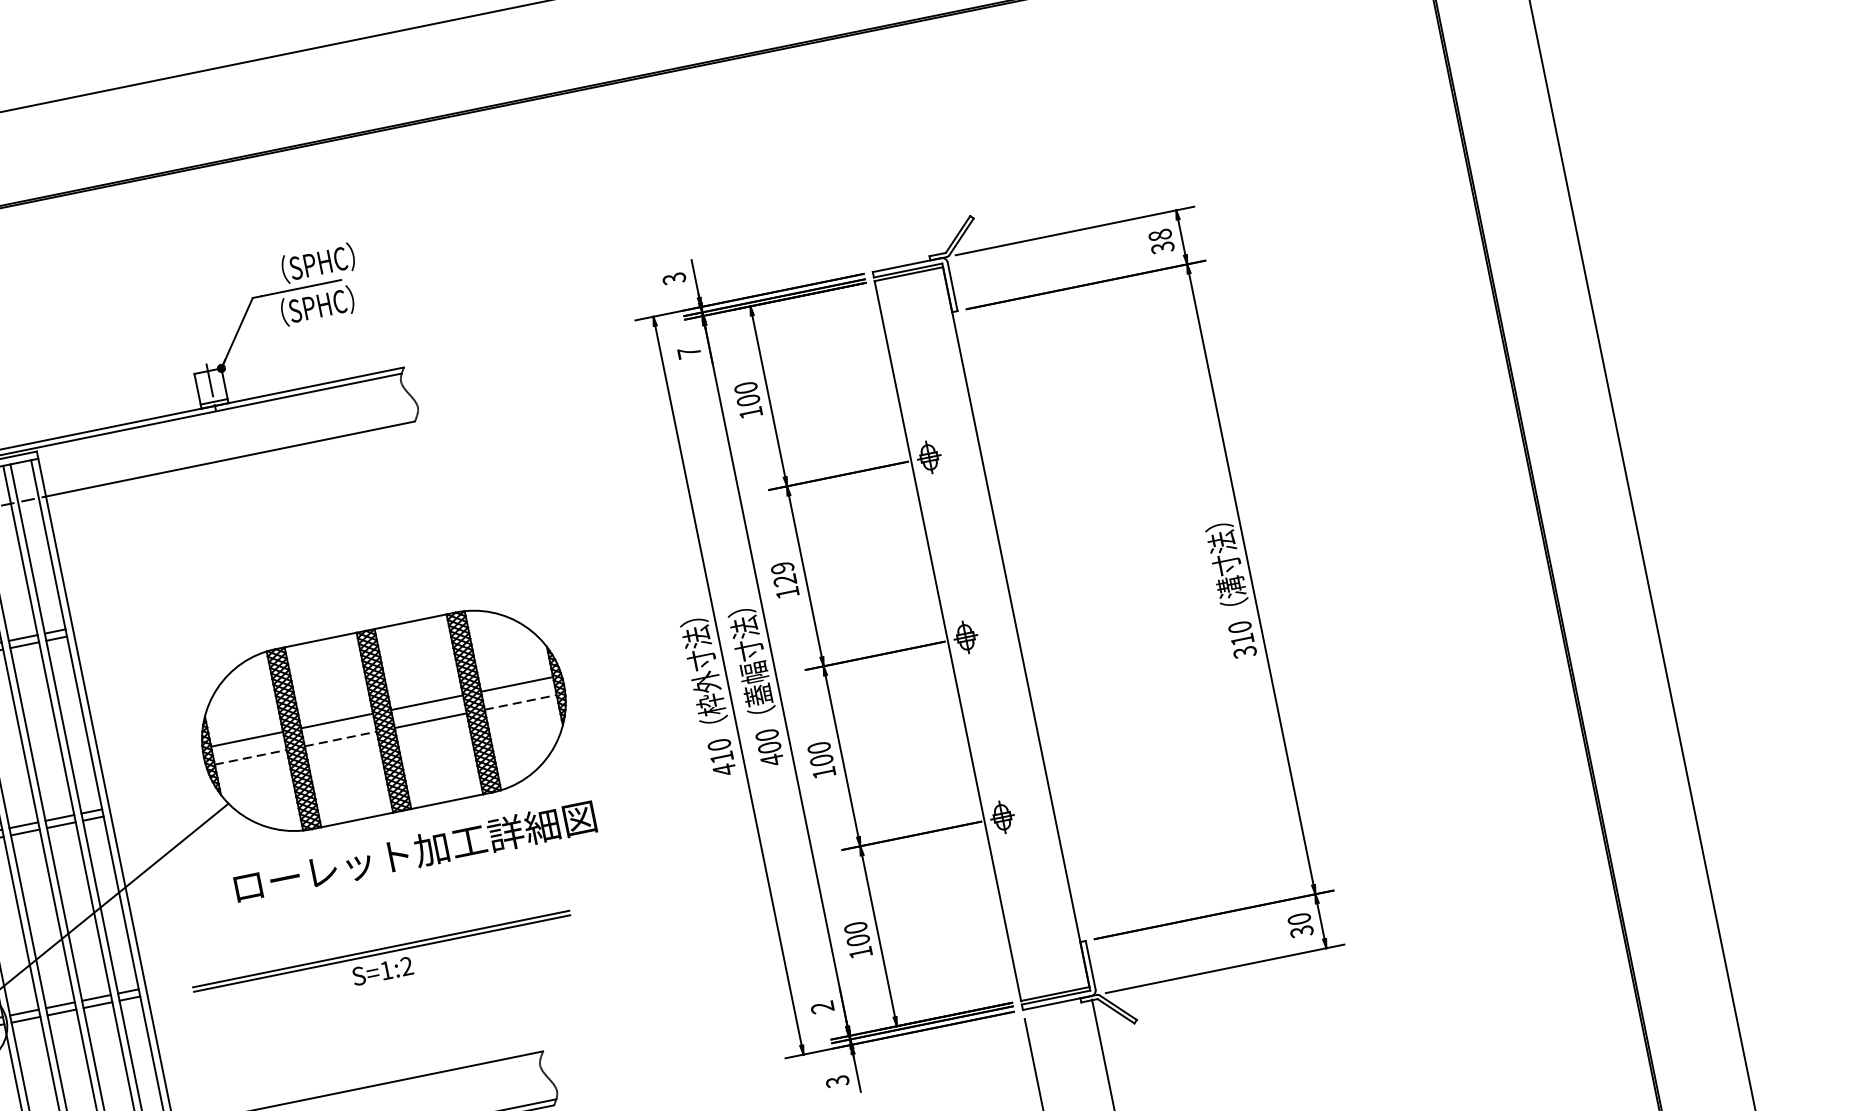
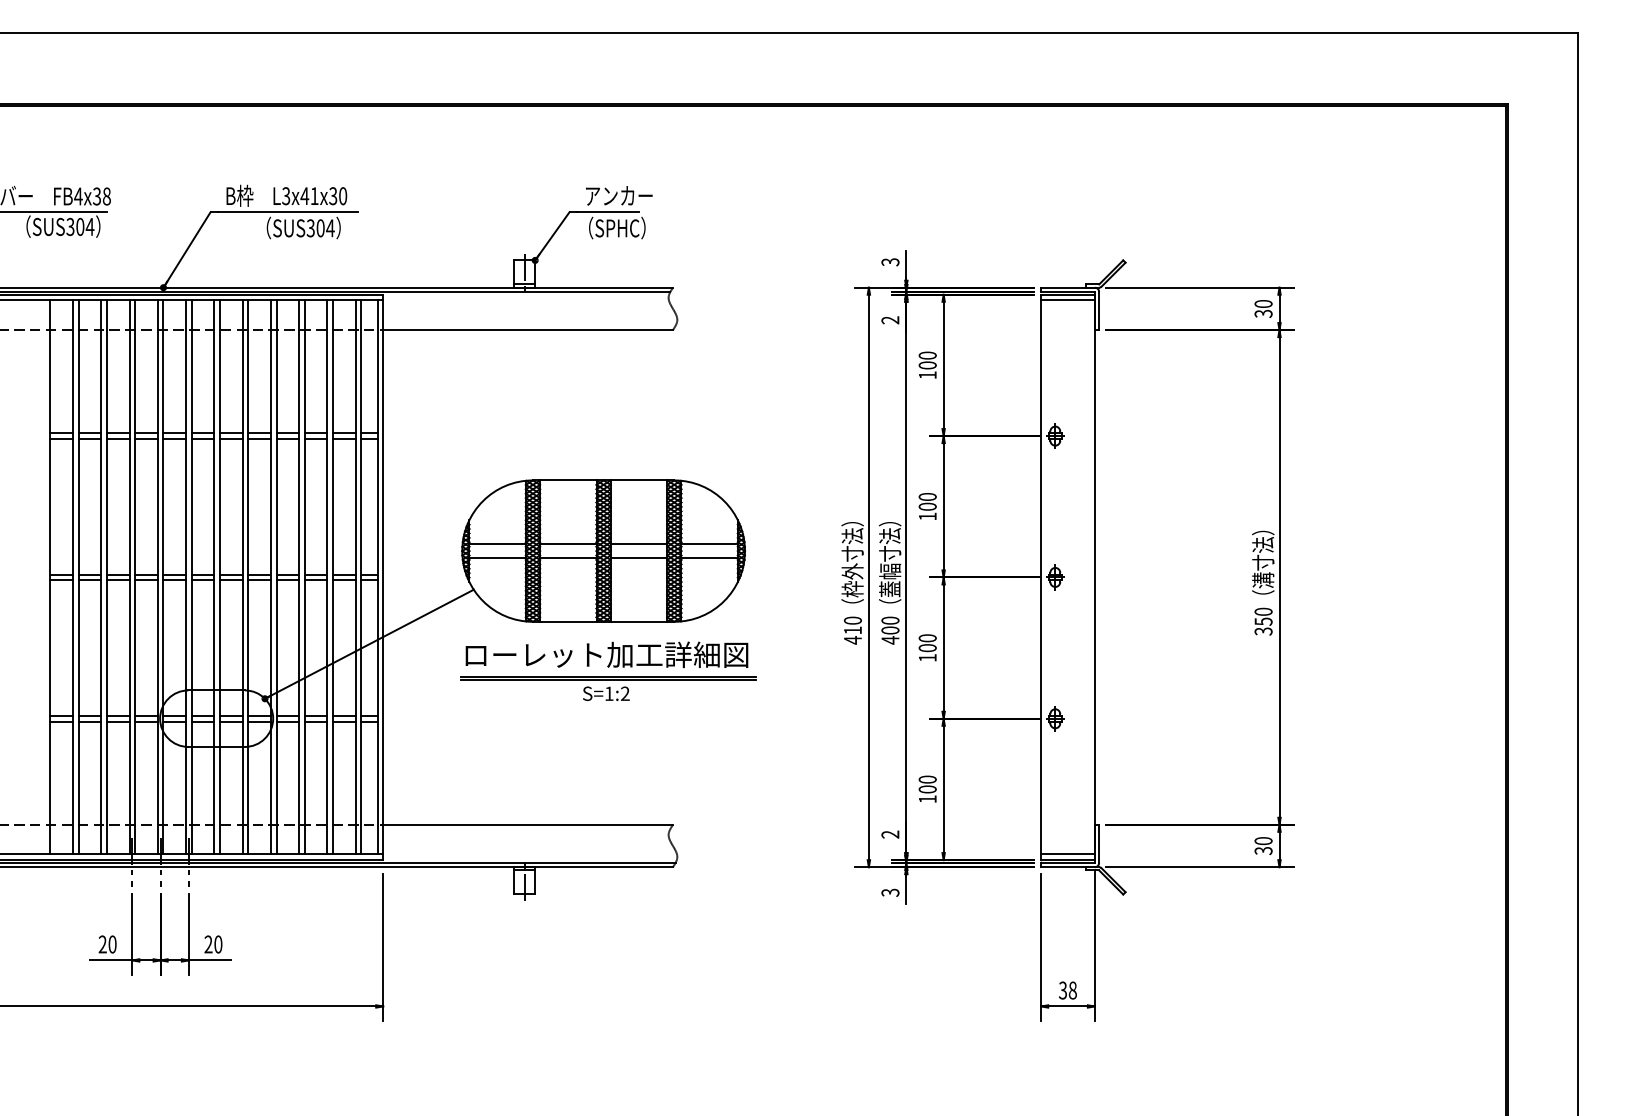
text: (1159, 234) -> (1263, 303), 38 -> 30
text: (312, 263) -> (619, 195), （SPHC） -> アンカー
line: (909, 281) -> (1067, 300), added
text: (689, 352) -> (890, 320), 7 -> 2
text: (783, 573) -> (927, 501), 129 -> 100
text: (1242, 639) -> (1263, 621), 310 -> 350
line: (521, 702) -> (710, 558), dashed -> solid
line: (341, 739) -> (568, 558), dashed -> solid
line: (251, 757) -> (498, 558), dashed -> solid
part: (384, 963) -> (608, 688), moved
line: (1053, 986) -> (1067, 854), added

